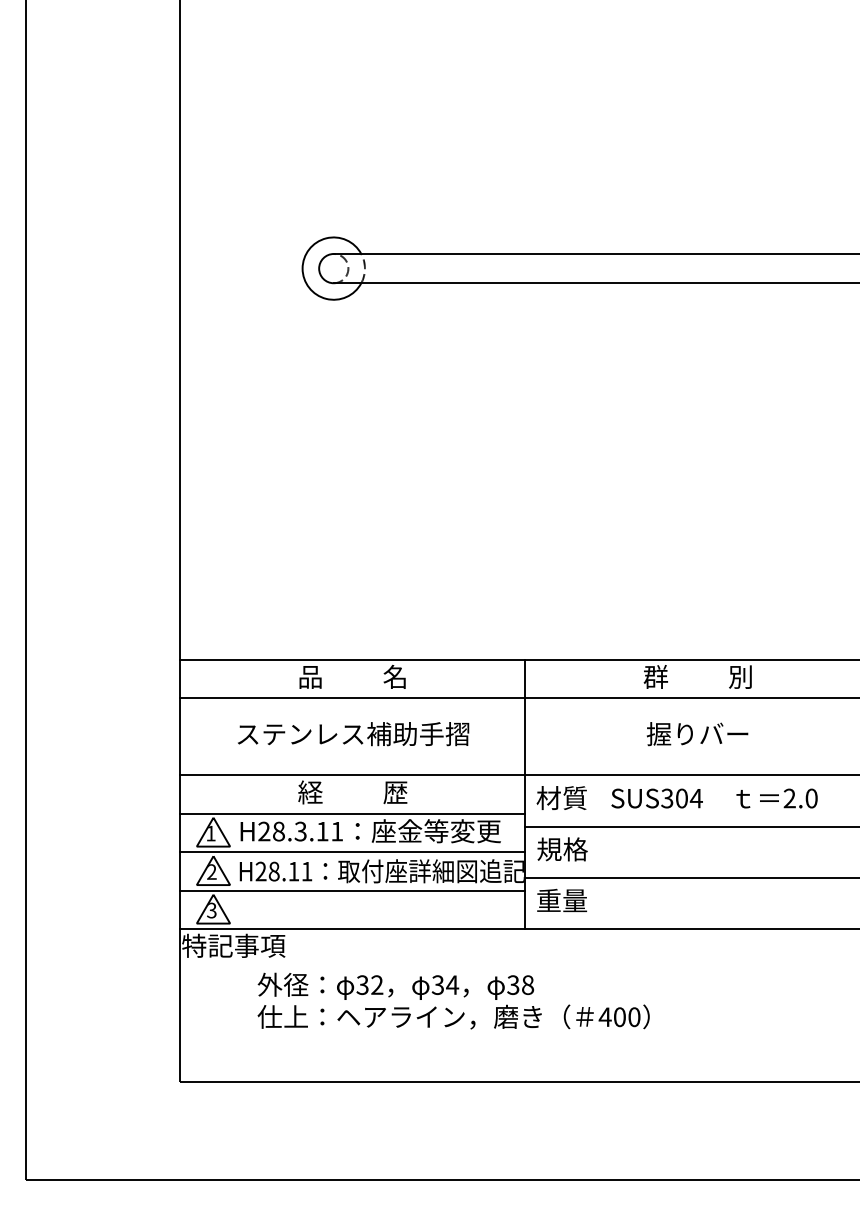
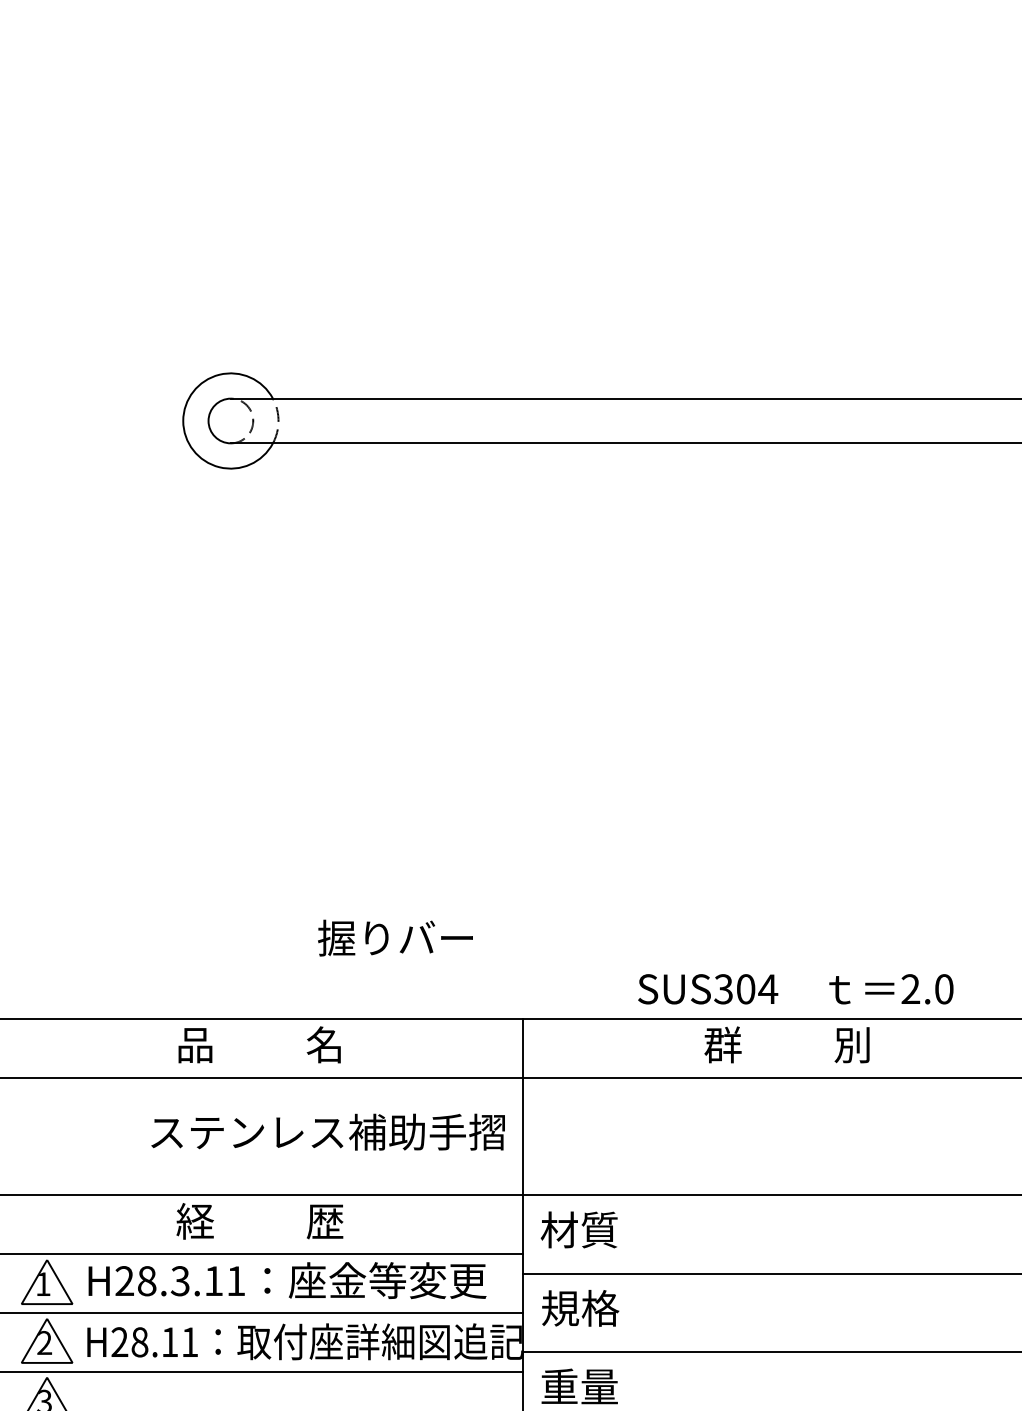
text: (353, 734) -> (328, 1132), moved
text: (697, 734) -> (395, 938), moved
text: (714, 798) -> (795, 989), moved

